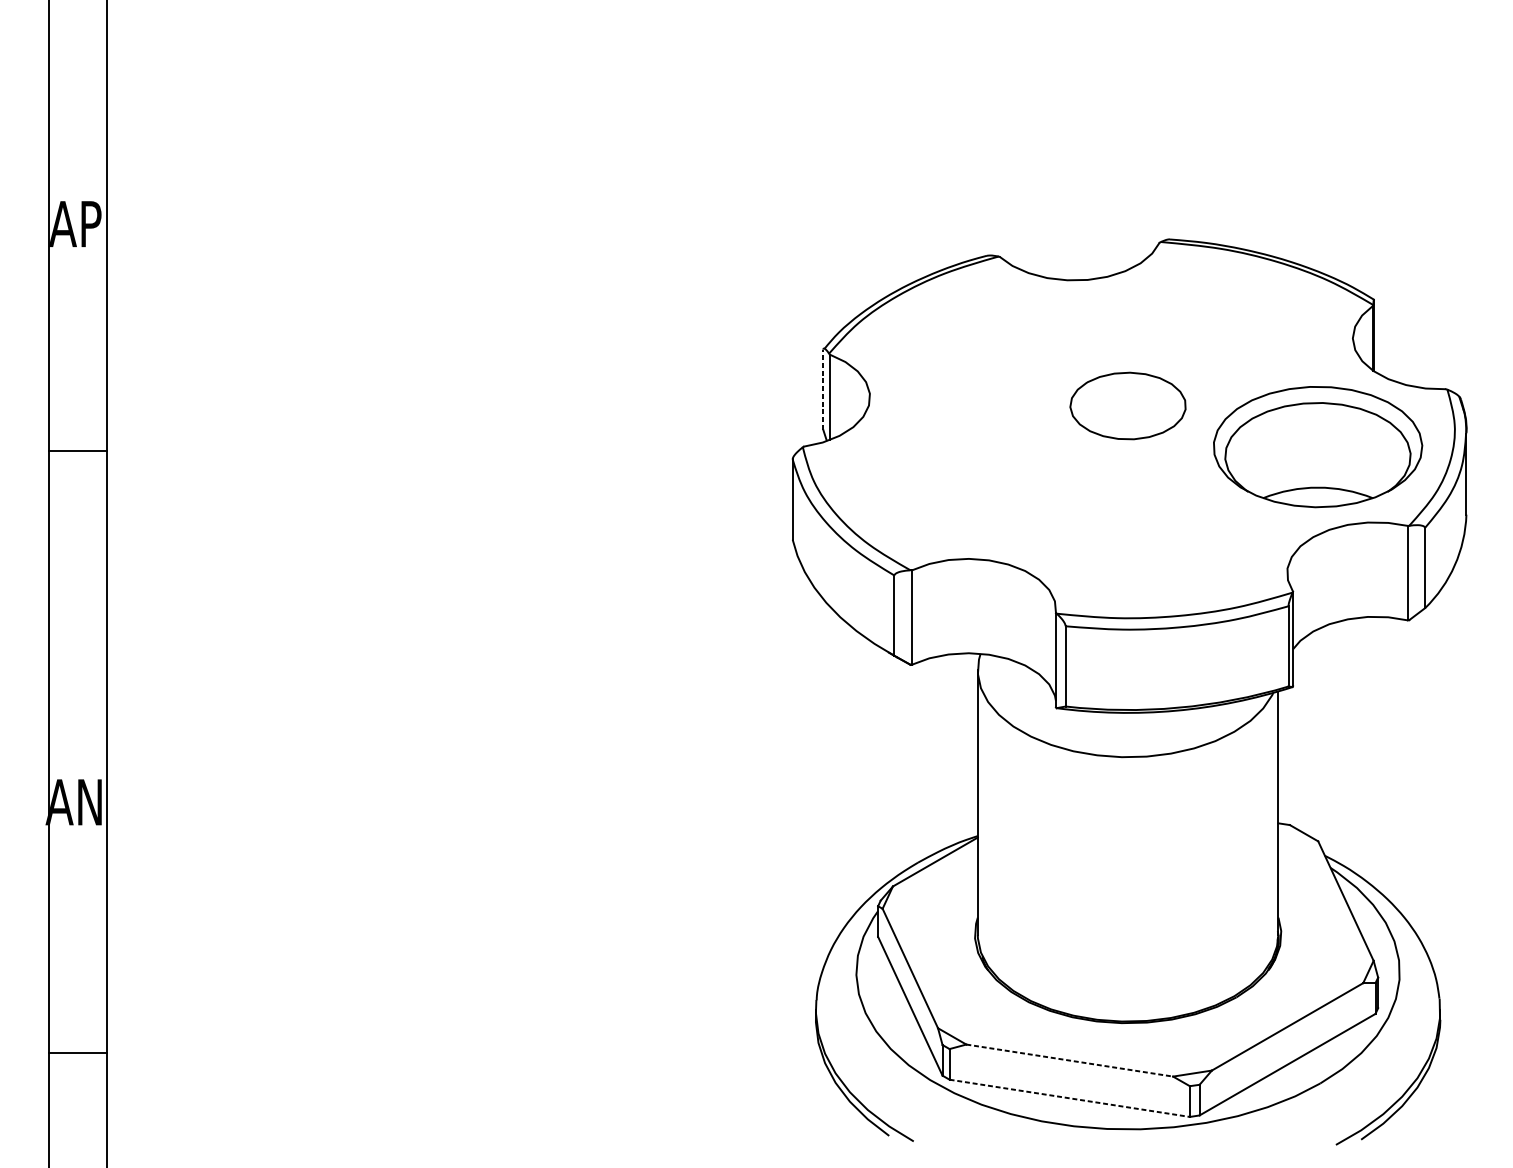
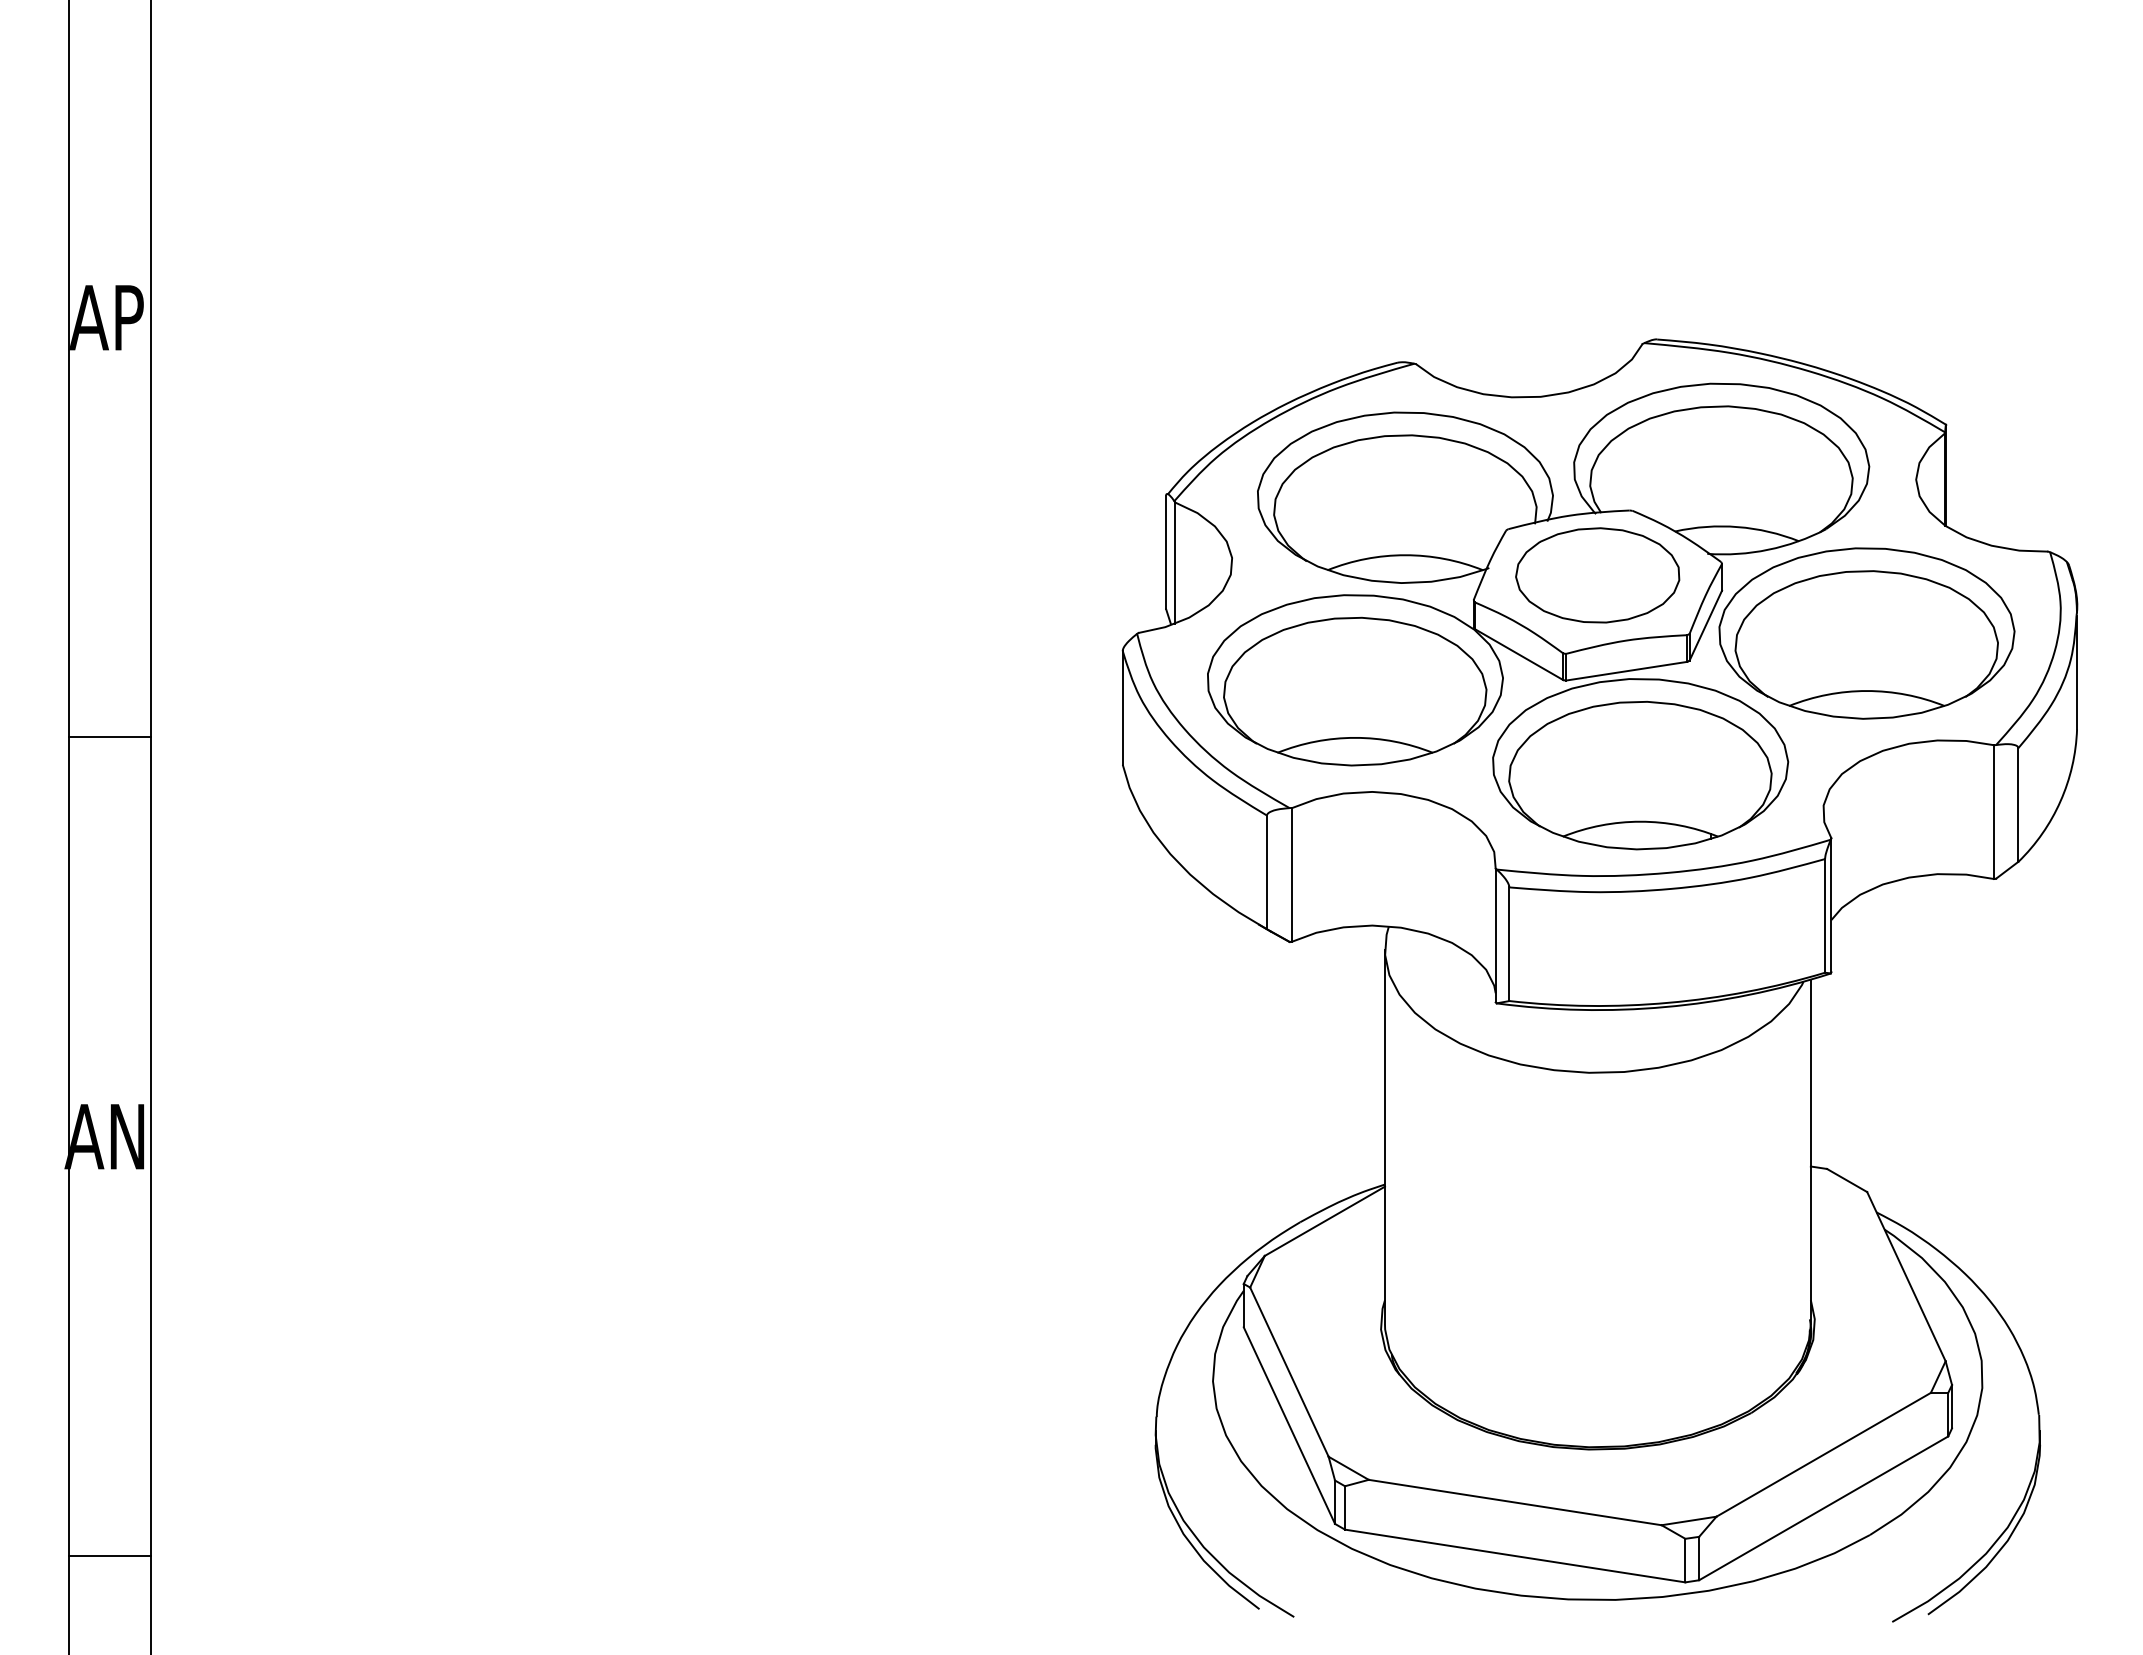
line: (823, 389) -> (1166, 552), dashed -> solid
part: (1086, 435) -> (1538, 616), added
line: (78, 451) -> (110, 736), moved
line: (78, 1052) -> (110, 1555), moved
line: (1069, 1060) -> (1515, 1502), dashed -> solid
line: (1069, 1098) -> (1515, 1556), dashed -> solid

